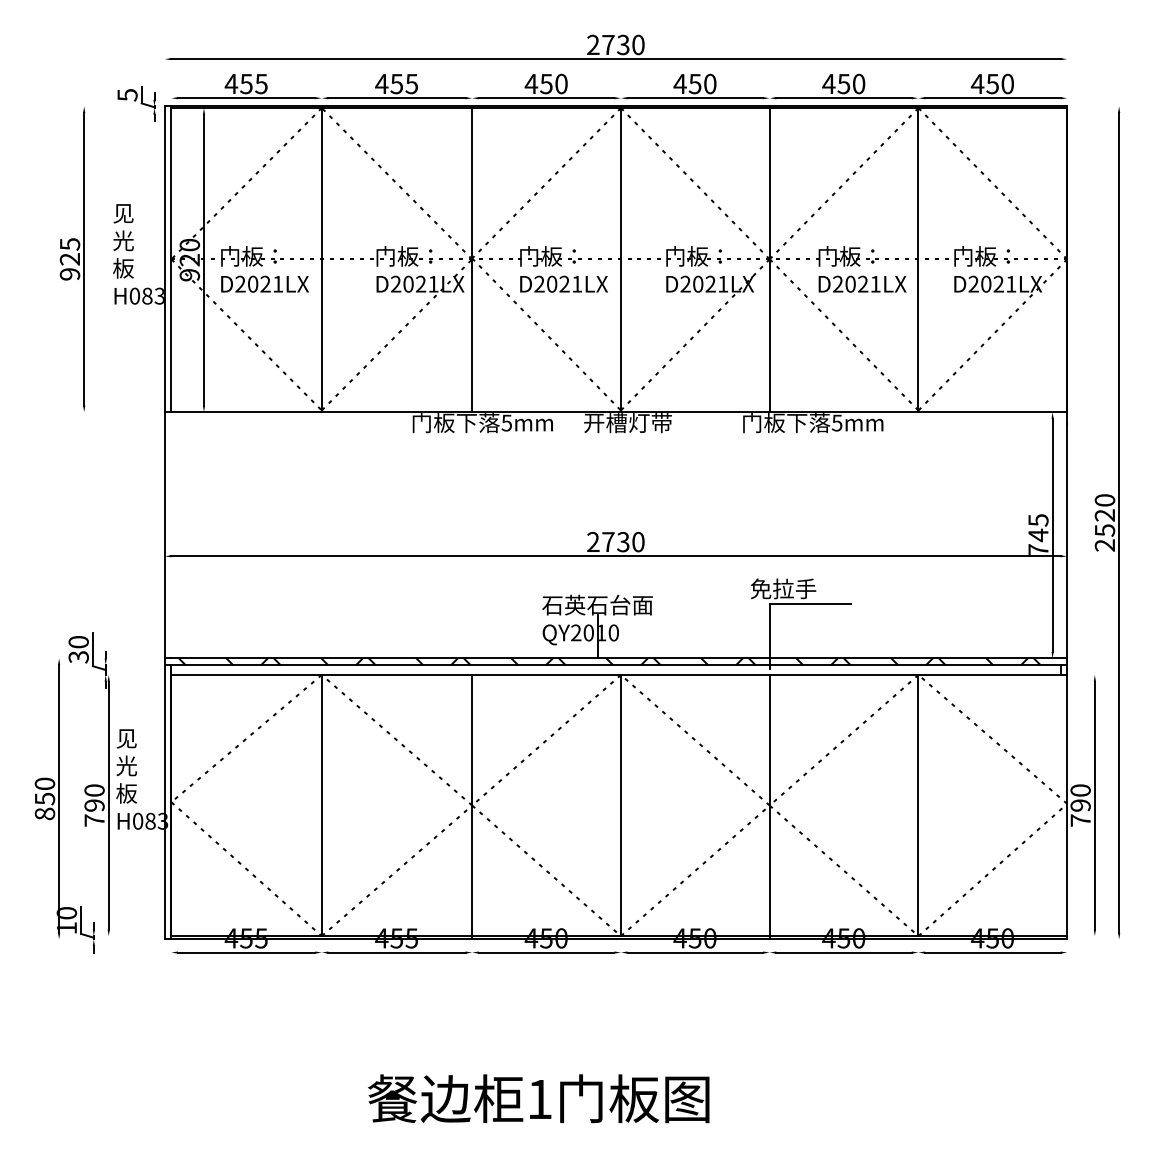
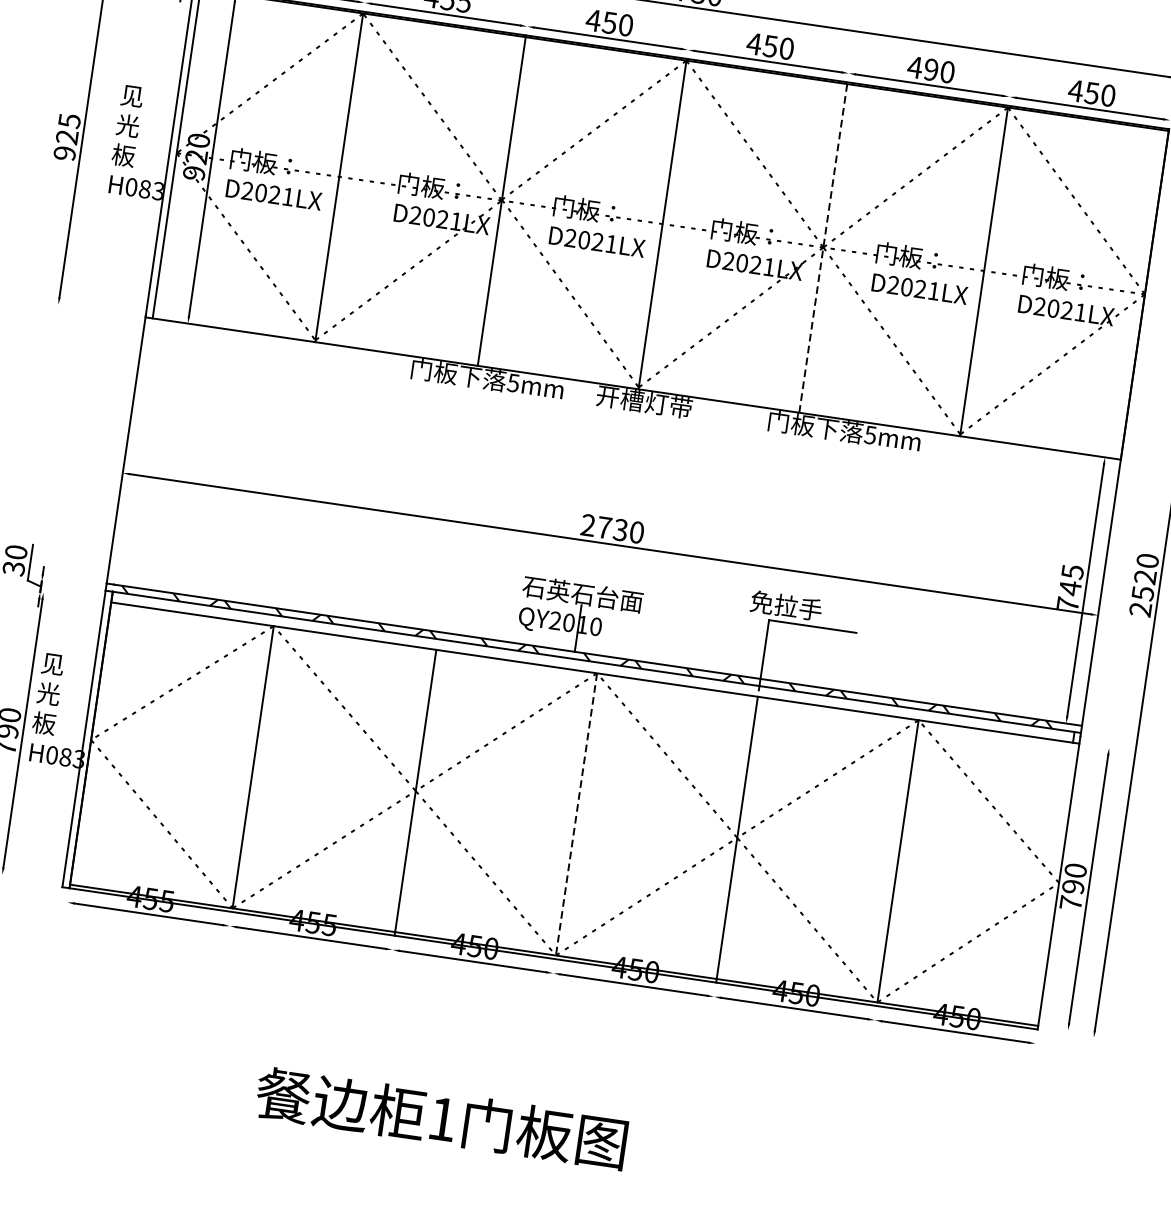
text: (843, 83) -> (930, 69), 450 -> 490
line: (769, 259) -> (823, 247), solid -> dashed
line: (620, 805) -> (576, 814), solid -> dashed

